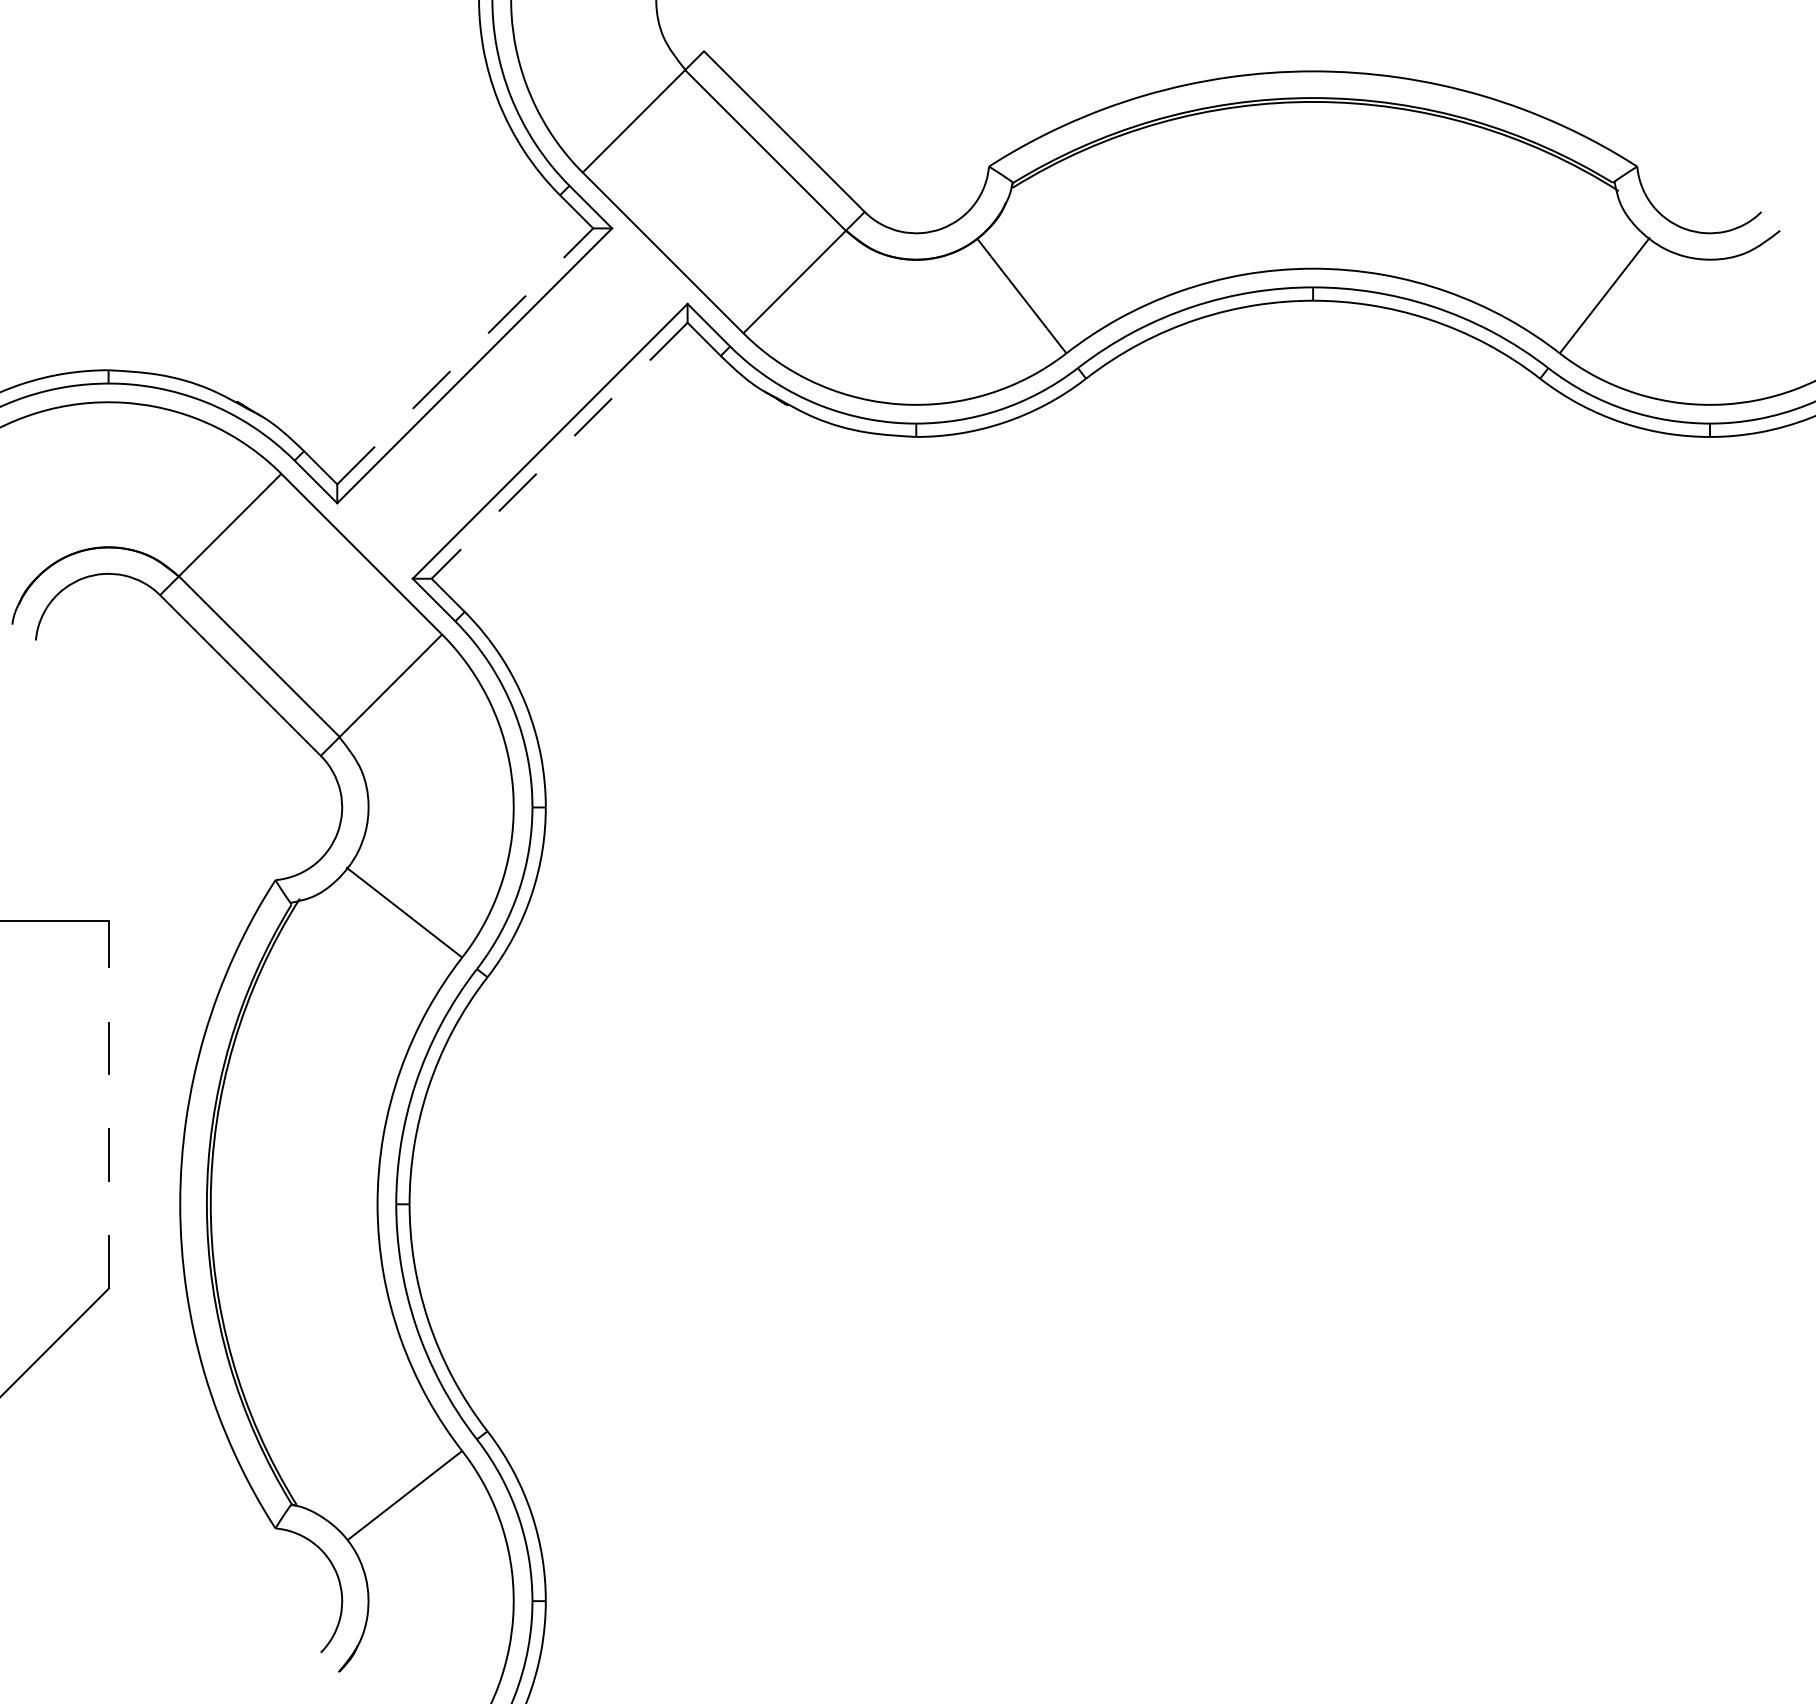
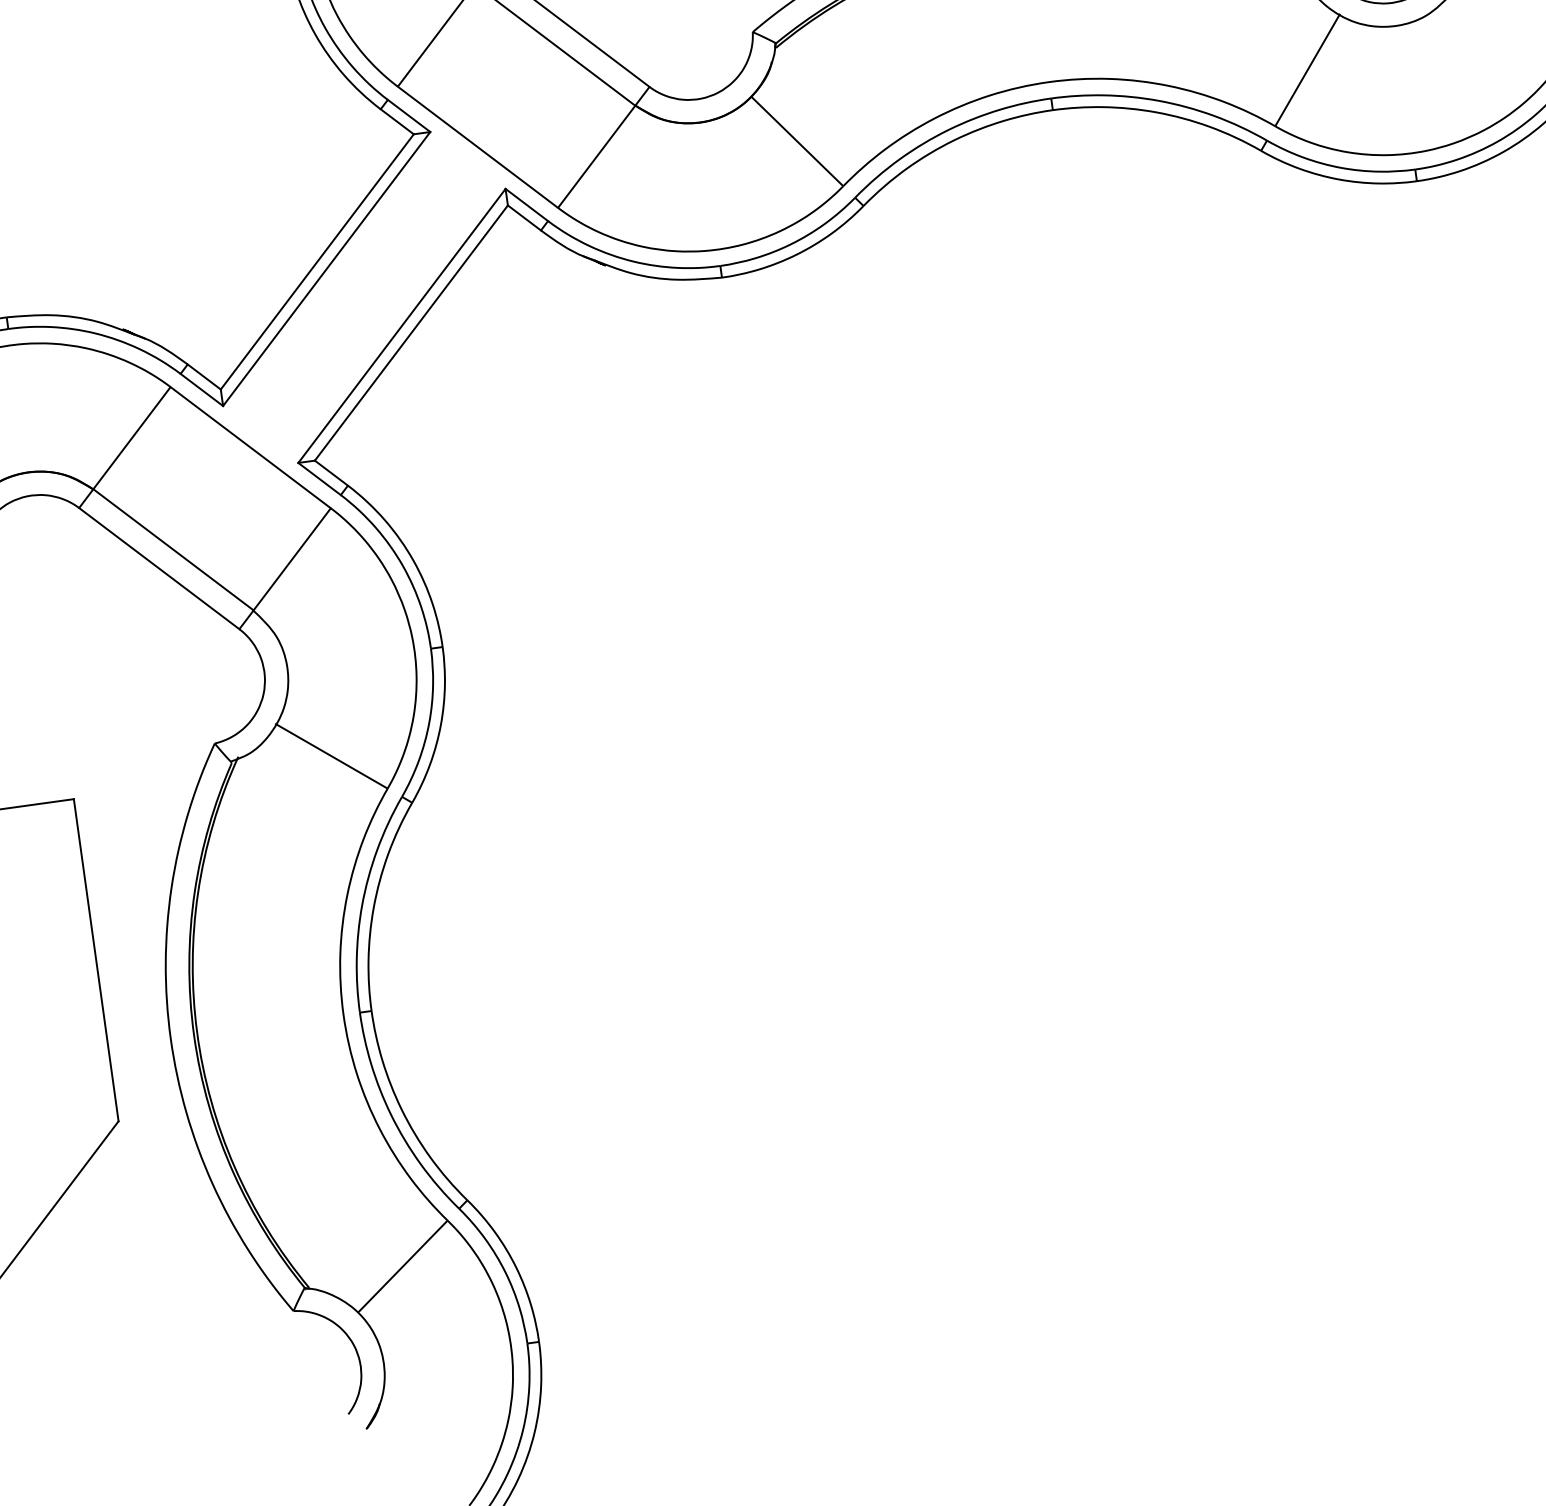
line: (465, 356) -> (317, 261), dashed -> solid
line: (559, 450) -> (411, 332), dashed -> solid
line: (108, 1104) -> (95, 960), dashed -> solid

